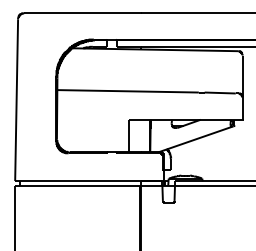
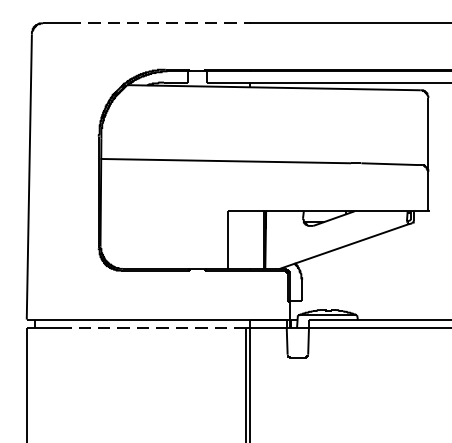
line: (90, 13) -> (159, 23), solid -> dashed
line: (87, 185) -> (154, 327), solid -> dashed

